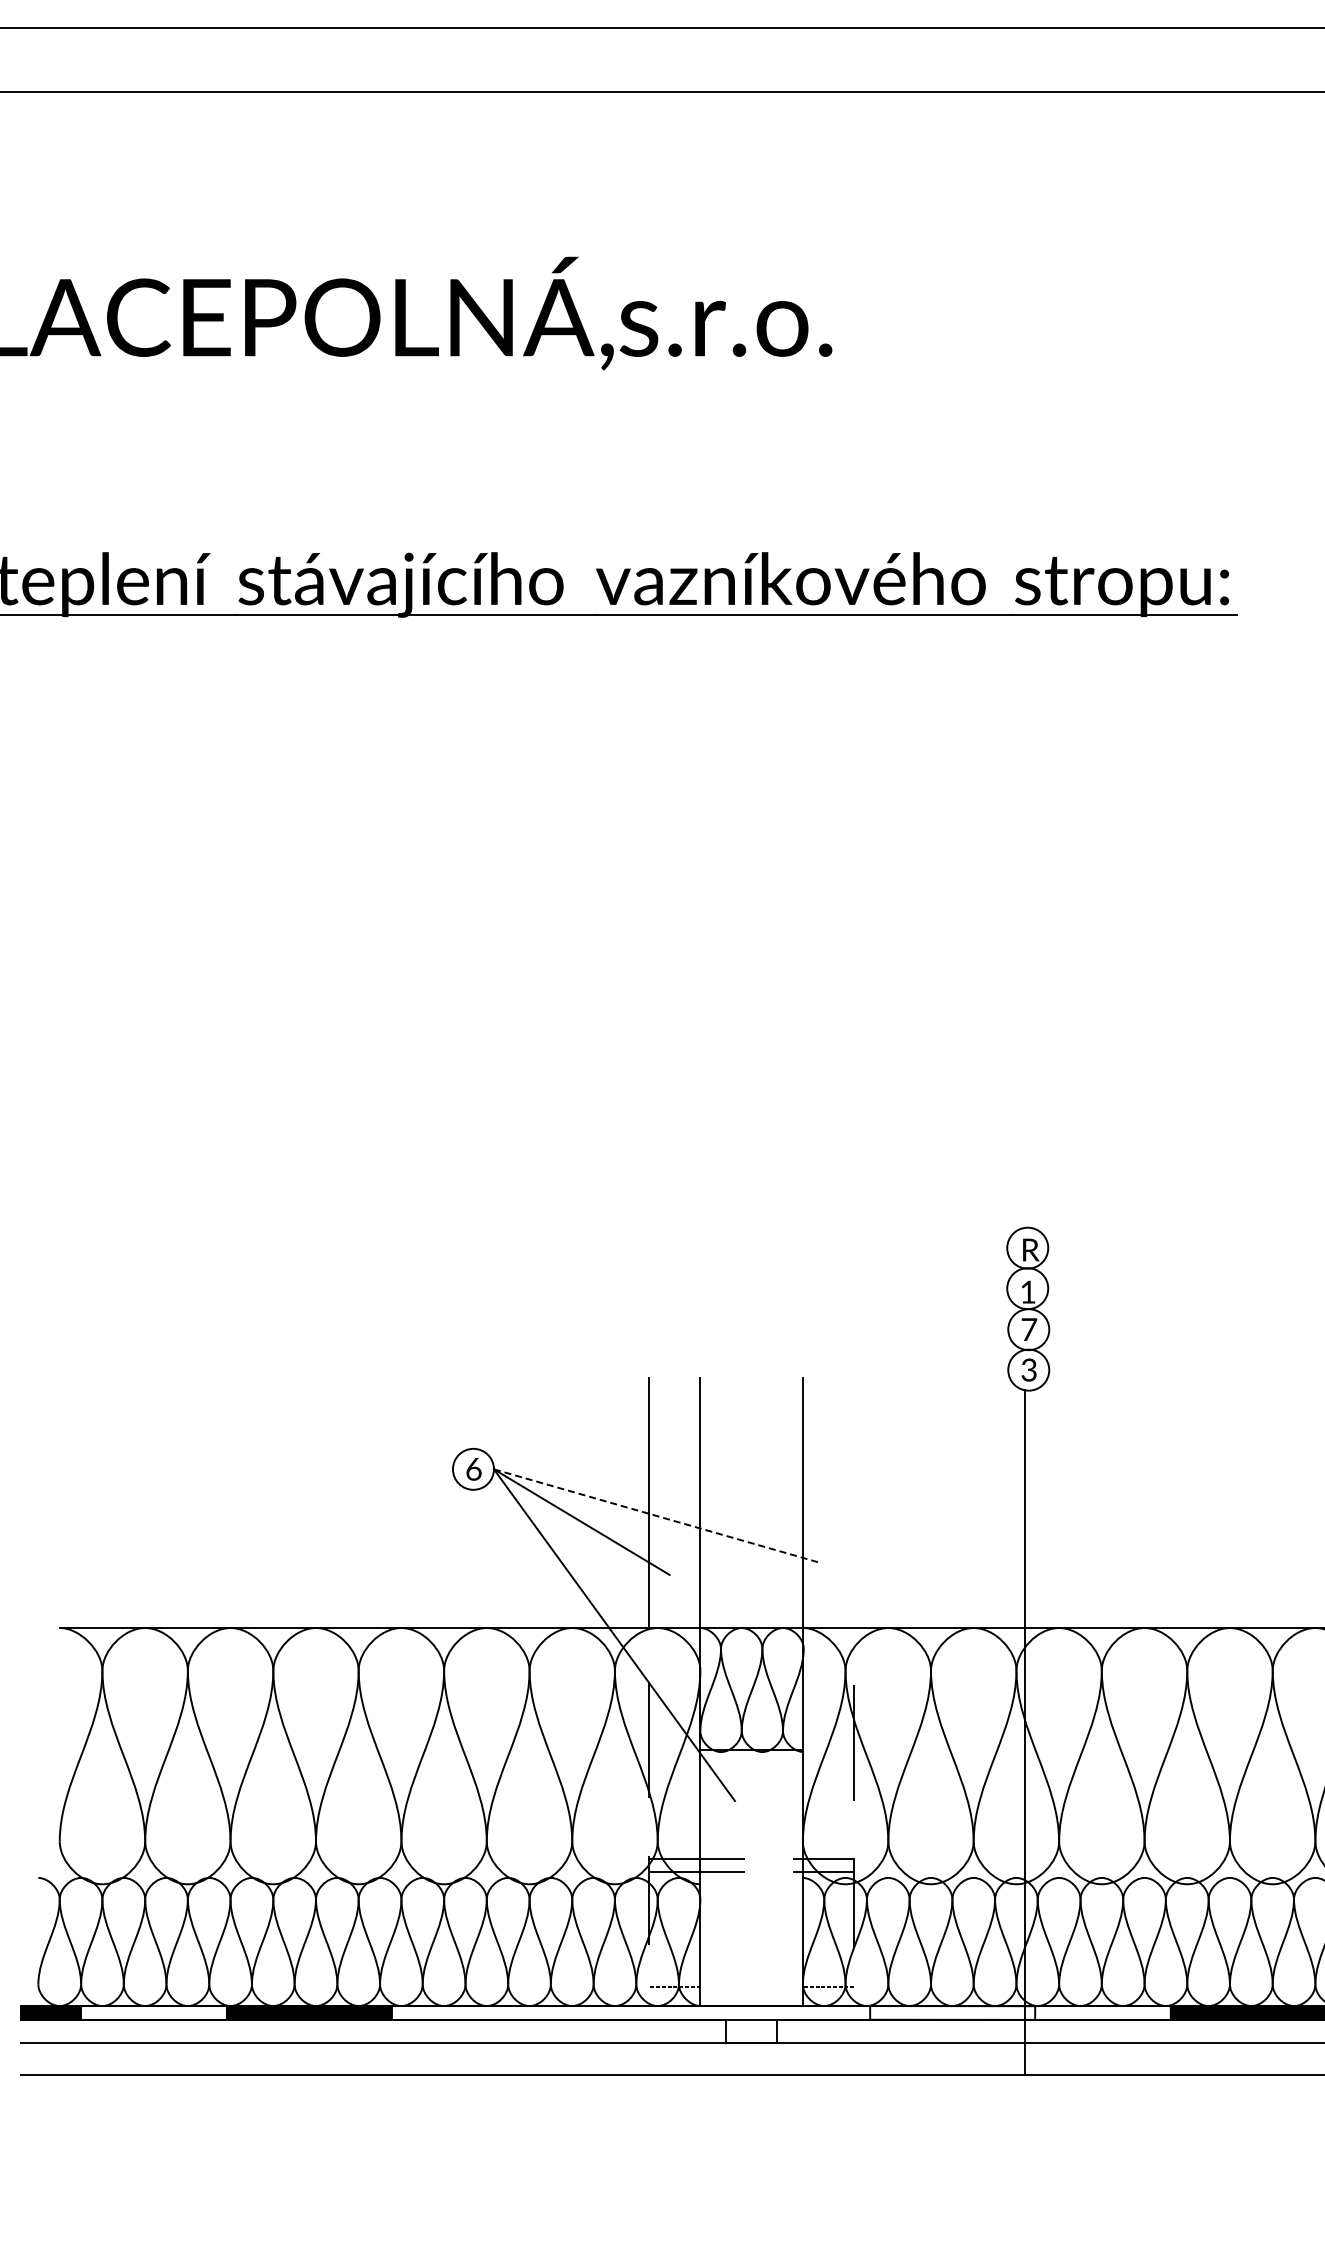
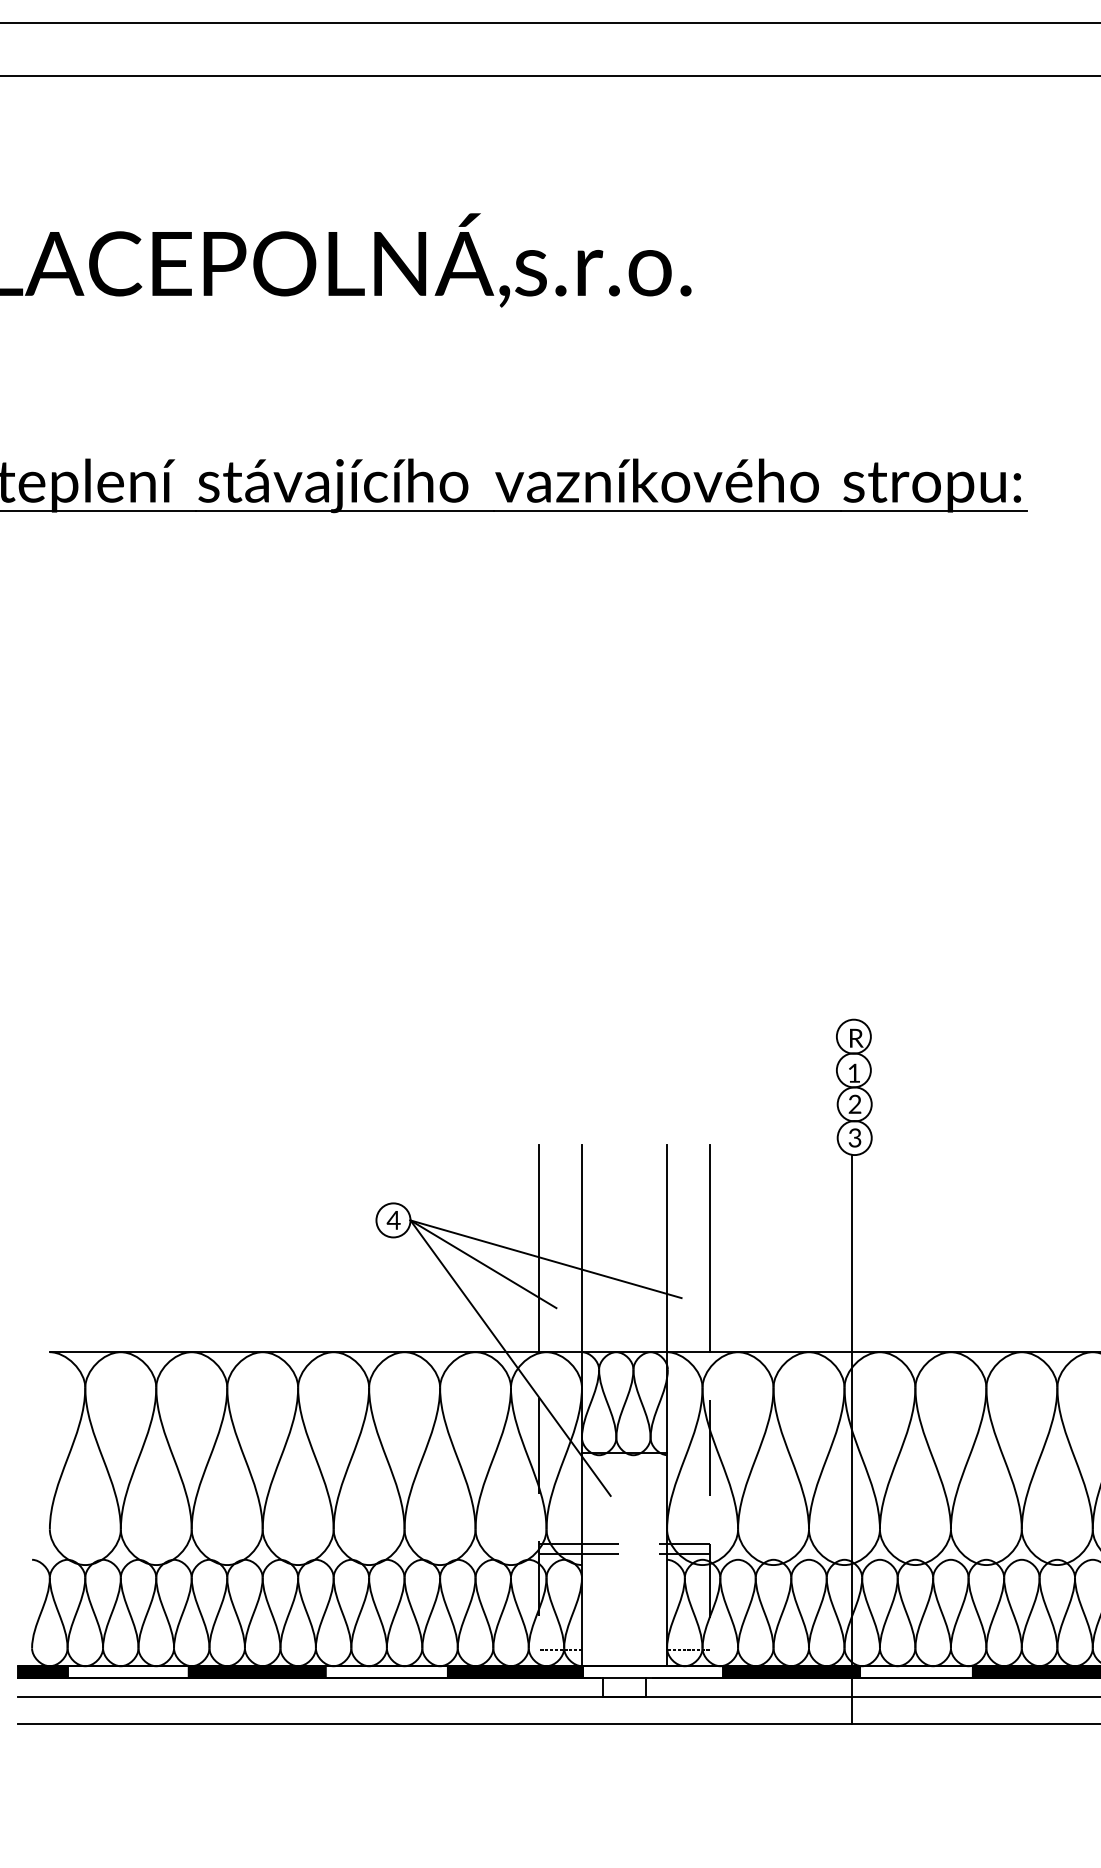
text: (1029, 1329) -> (855, 1104), 7 -> 2
text: (473, 1469) -> (393, 1220), 6 -> 4
line: (854, 1502) -> (709, 1247), added
line: (657, 1516) -> (546, 1259), dashed -> solid
fill: (619, 2012) -> (514, 1671), added
fill: (952, 2012) -> (791, 1671), added

